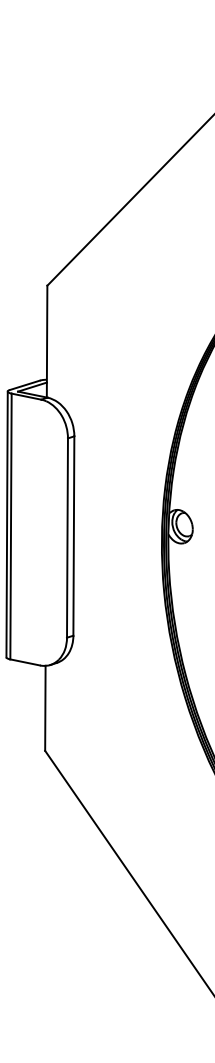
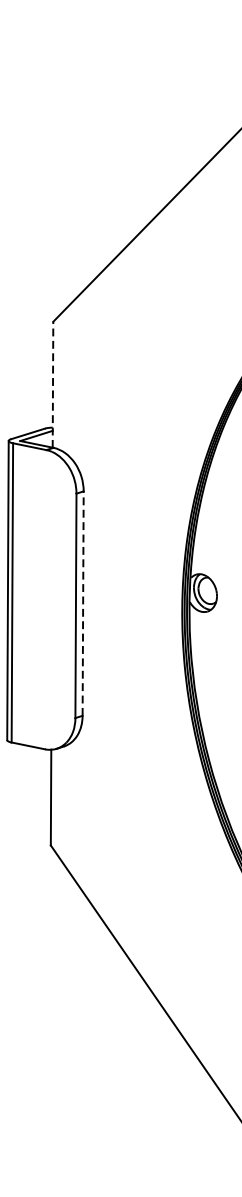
line: (47, 341) -> (53, 384), solid -> dashed
line: (73, 536) -> (82, 604), solid -> dashed

